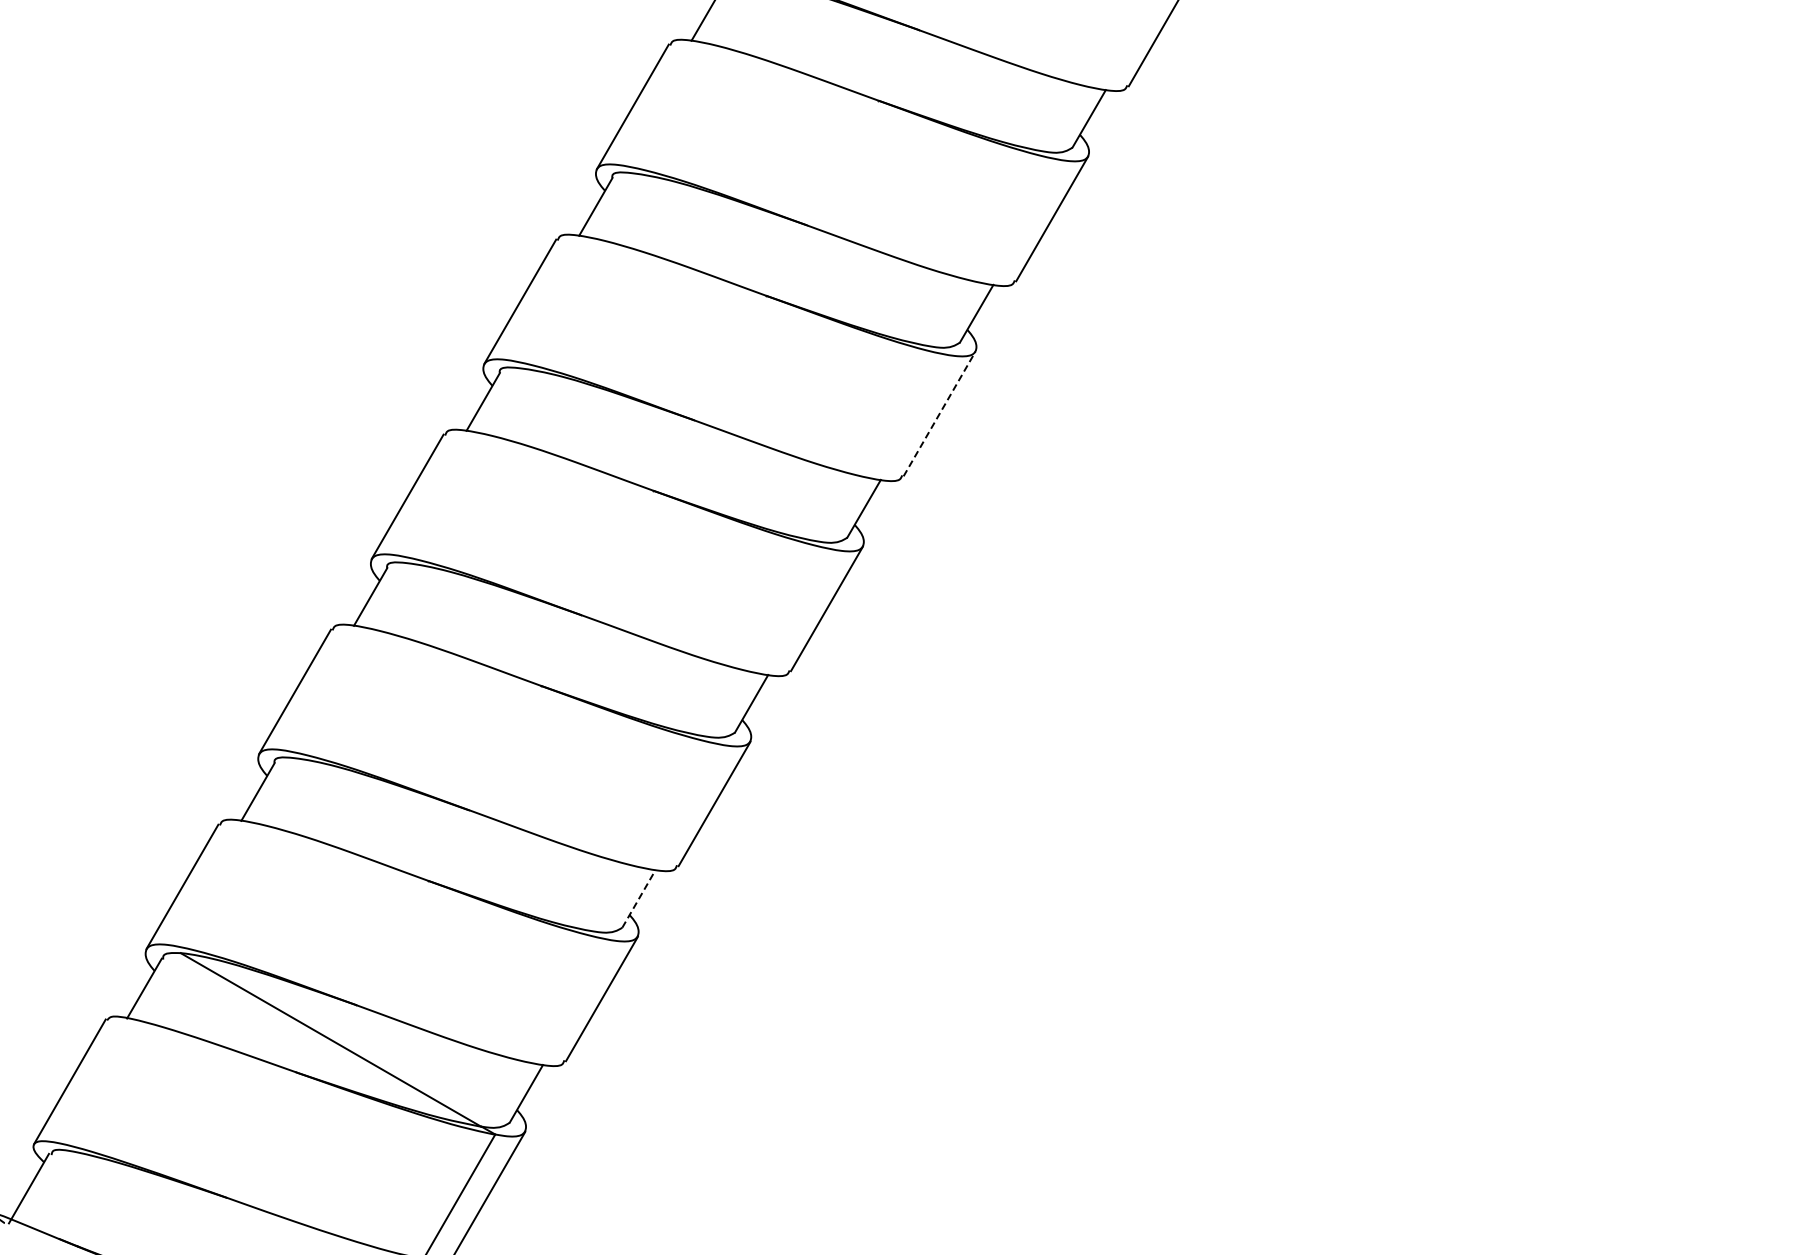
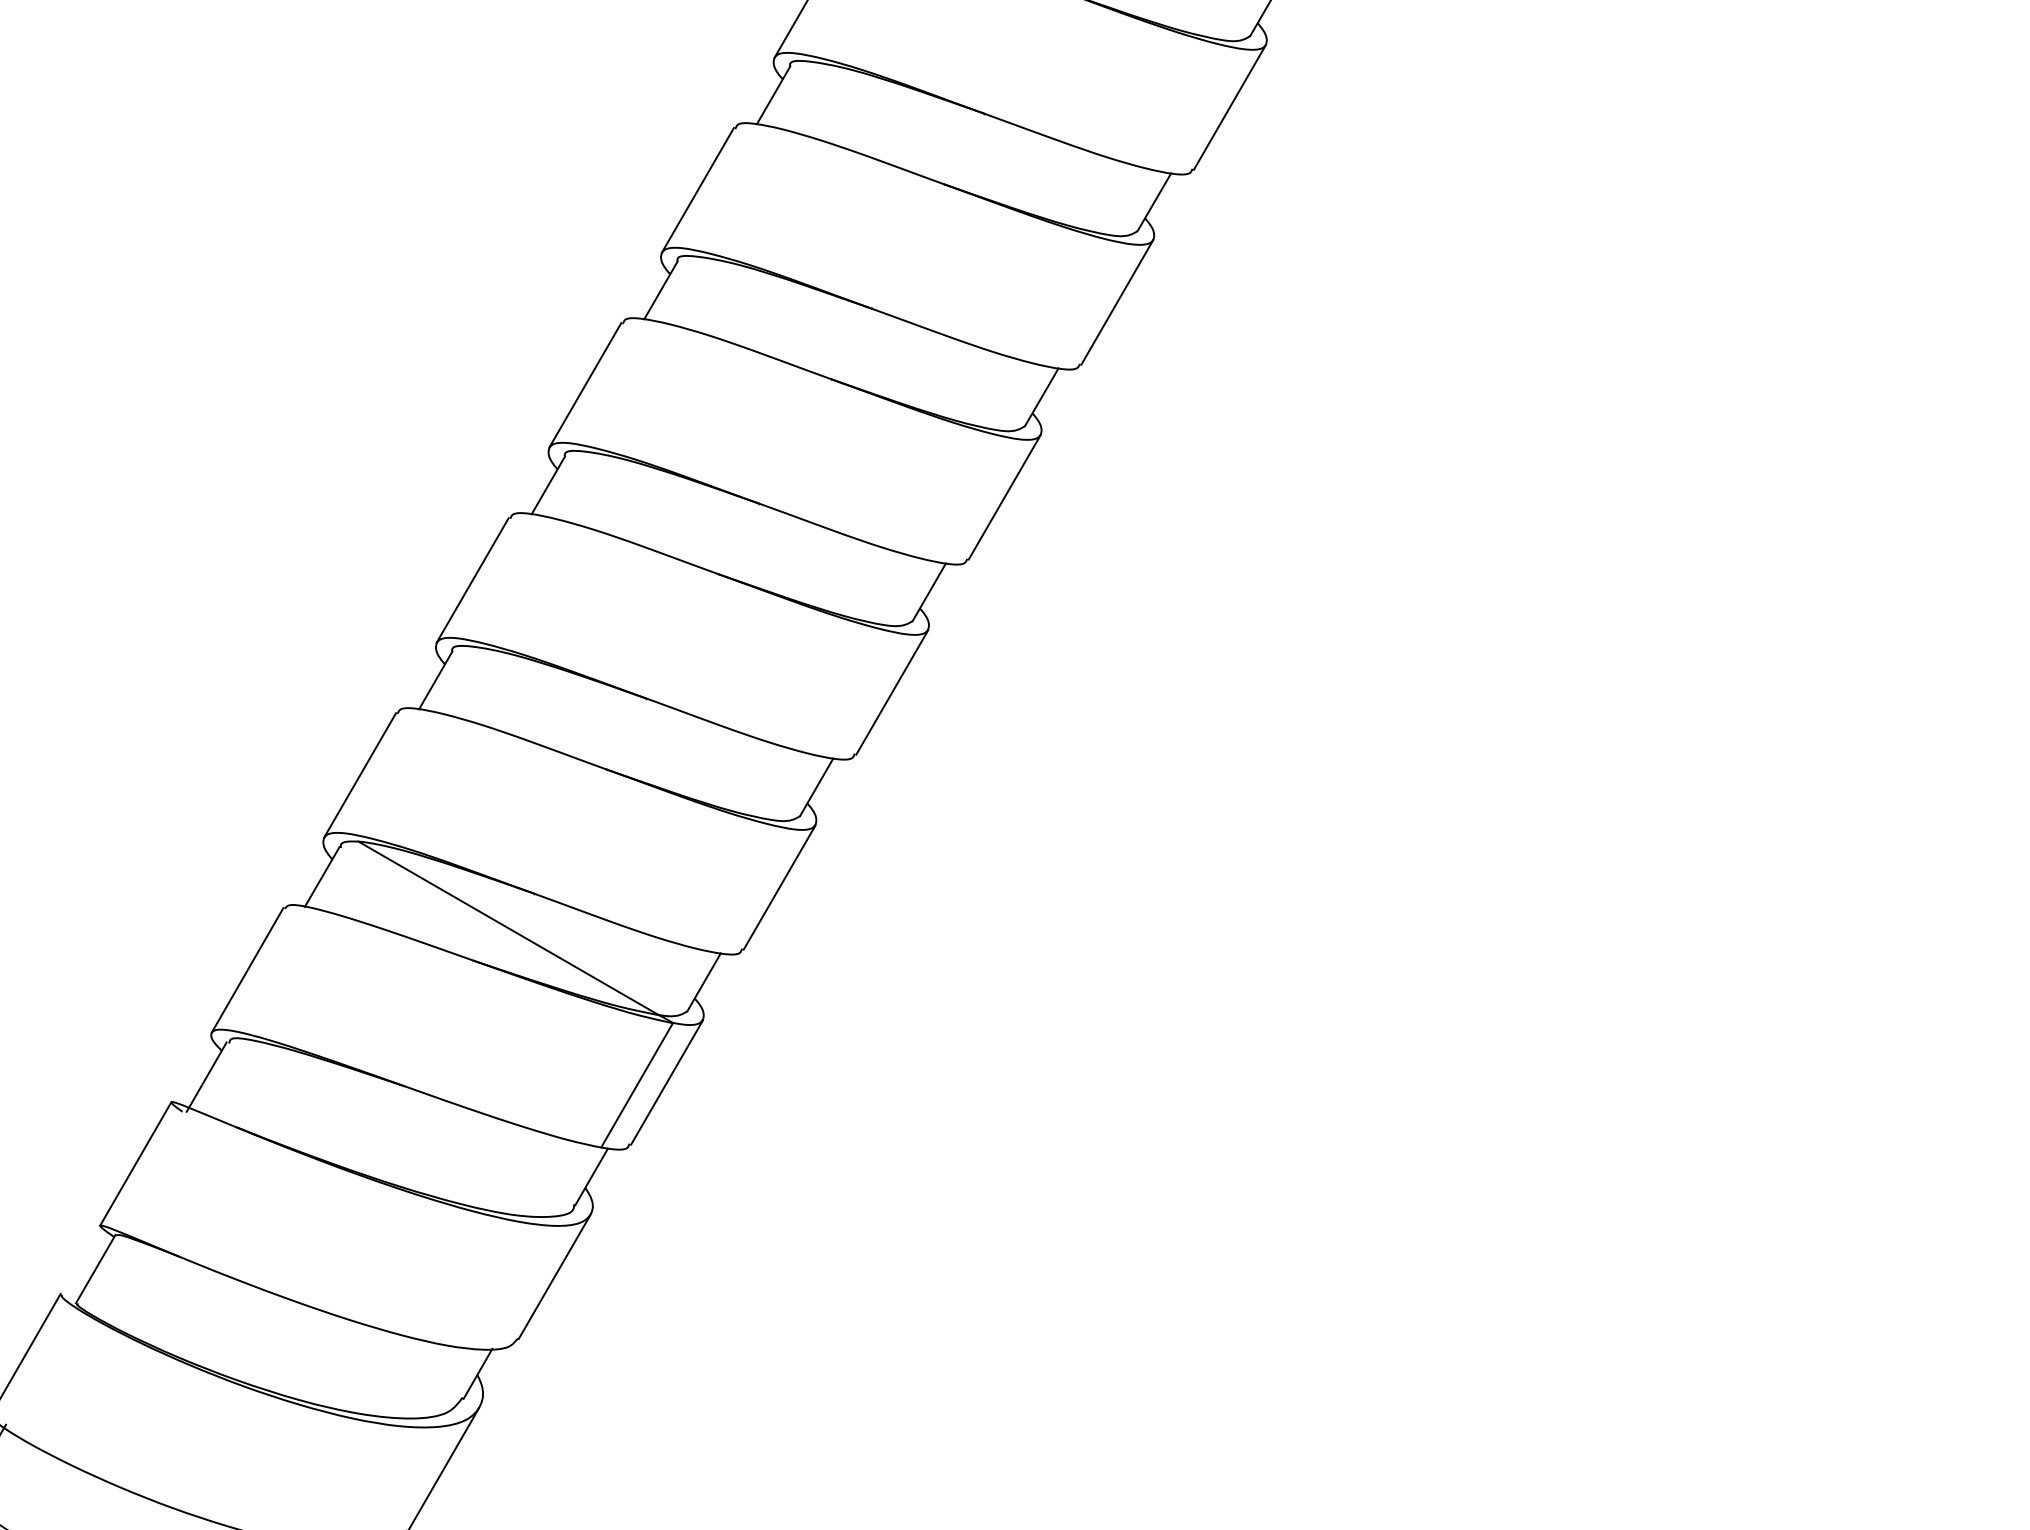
line: (939, 414) -> (1117, 302), dashed -> solid
line: (638, 898) -> (816, 786), dashed -> solid

